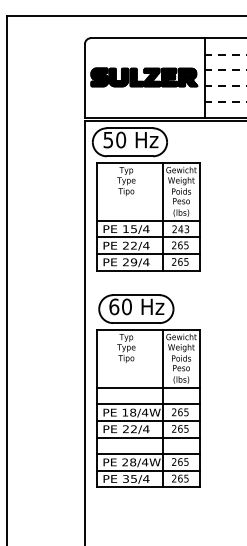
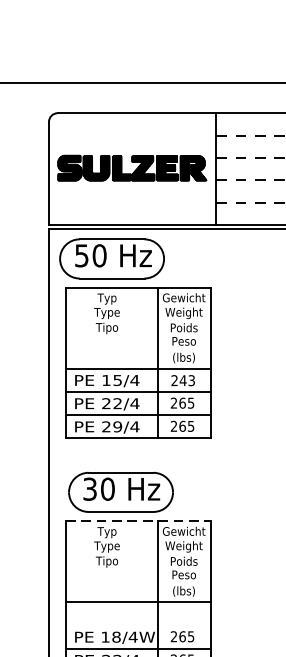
text: (114, 306) -> (90, 488), 60 -> 30
line: (148, 329) -> (138, 520), solid -> dashed
line: (148, 404) -> (138, 625), removed

